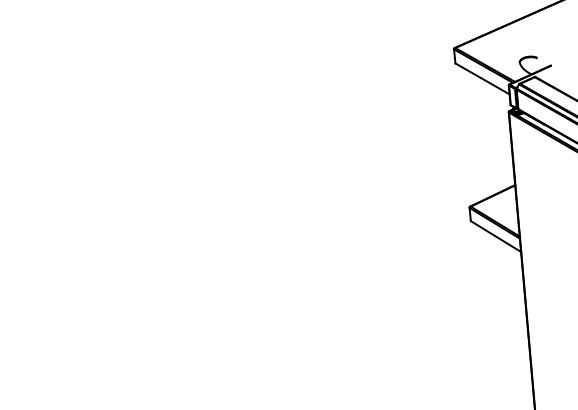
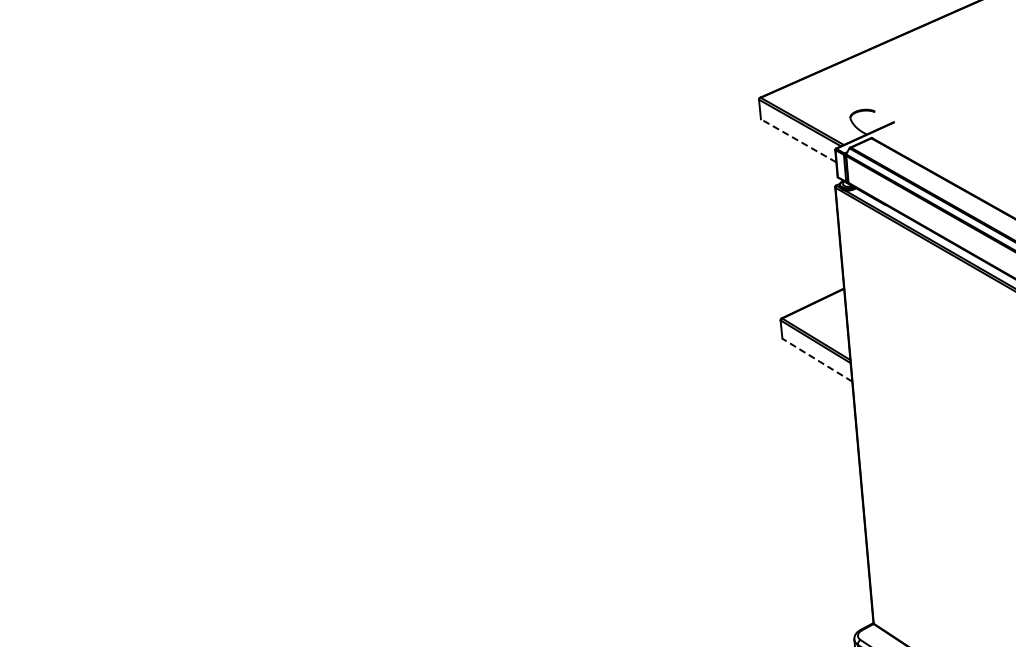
line: (482, 78) -> (798, 140), solid -> dashed
line: (496, 236) -> (817, 360), solid -> dashed

